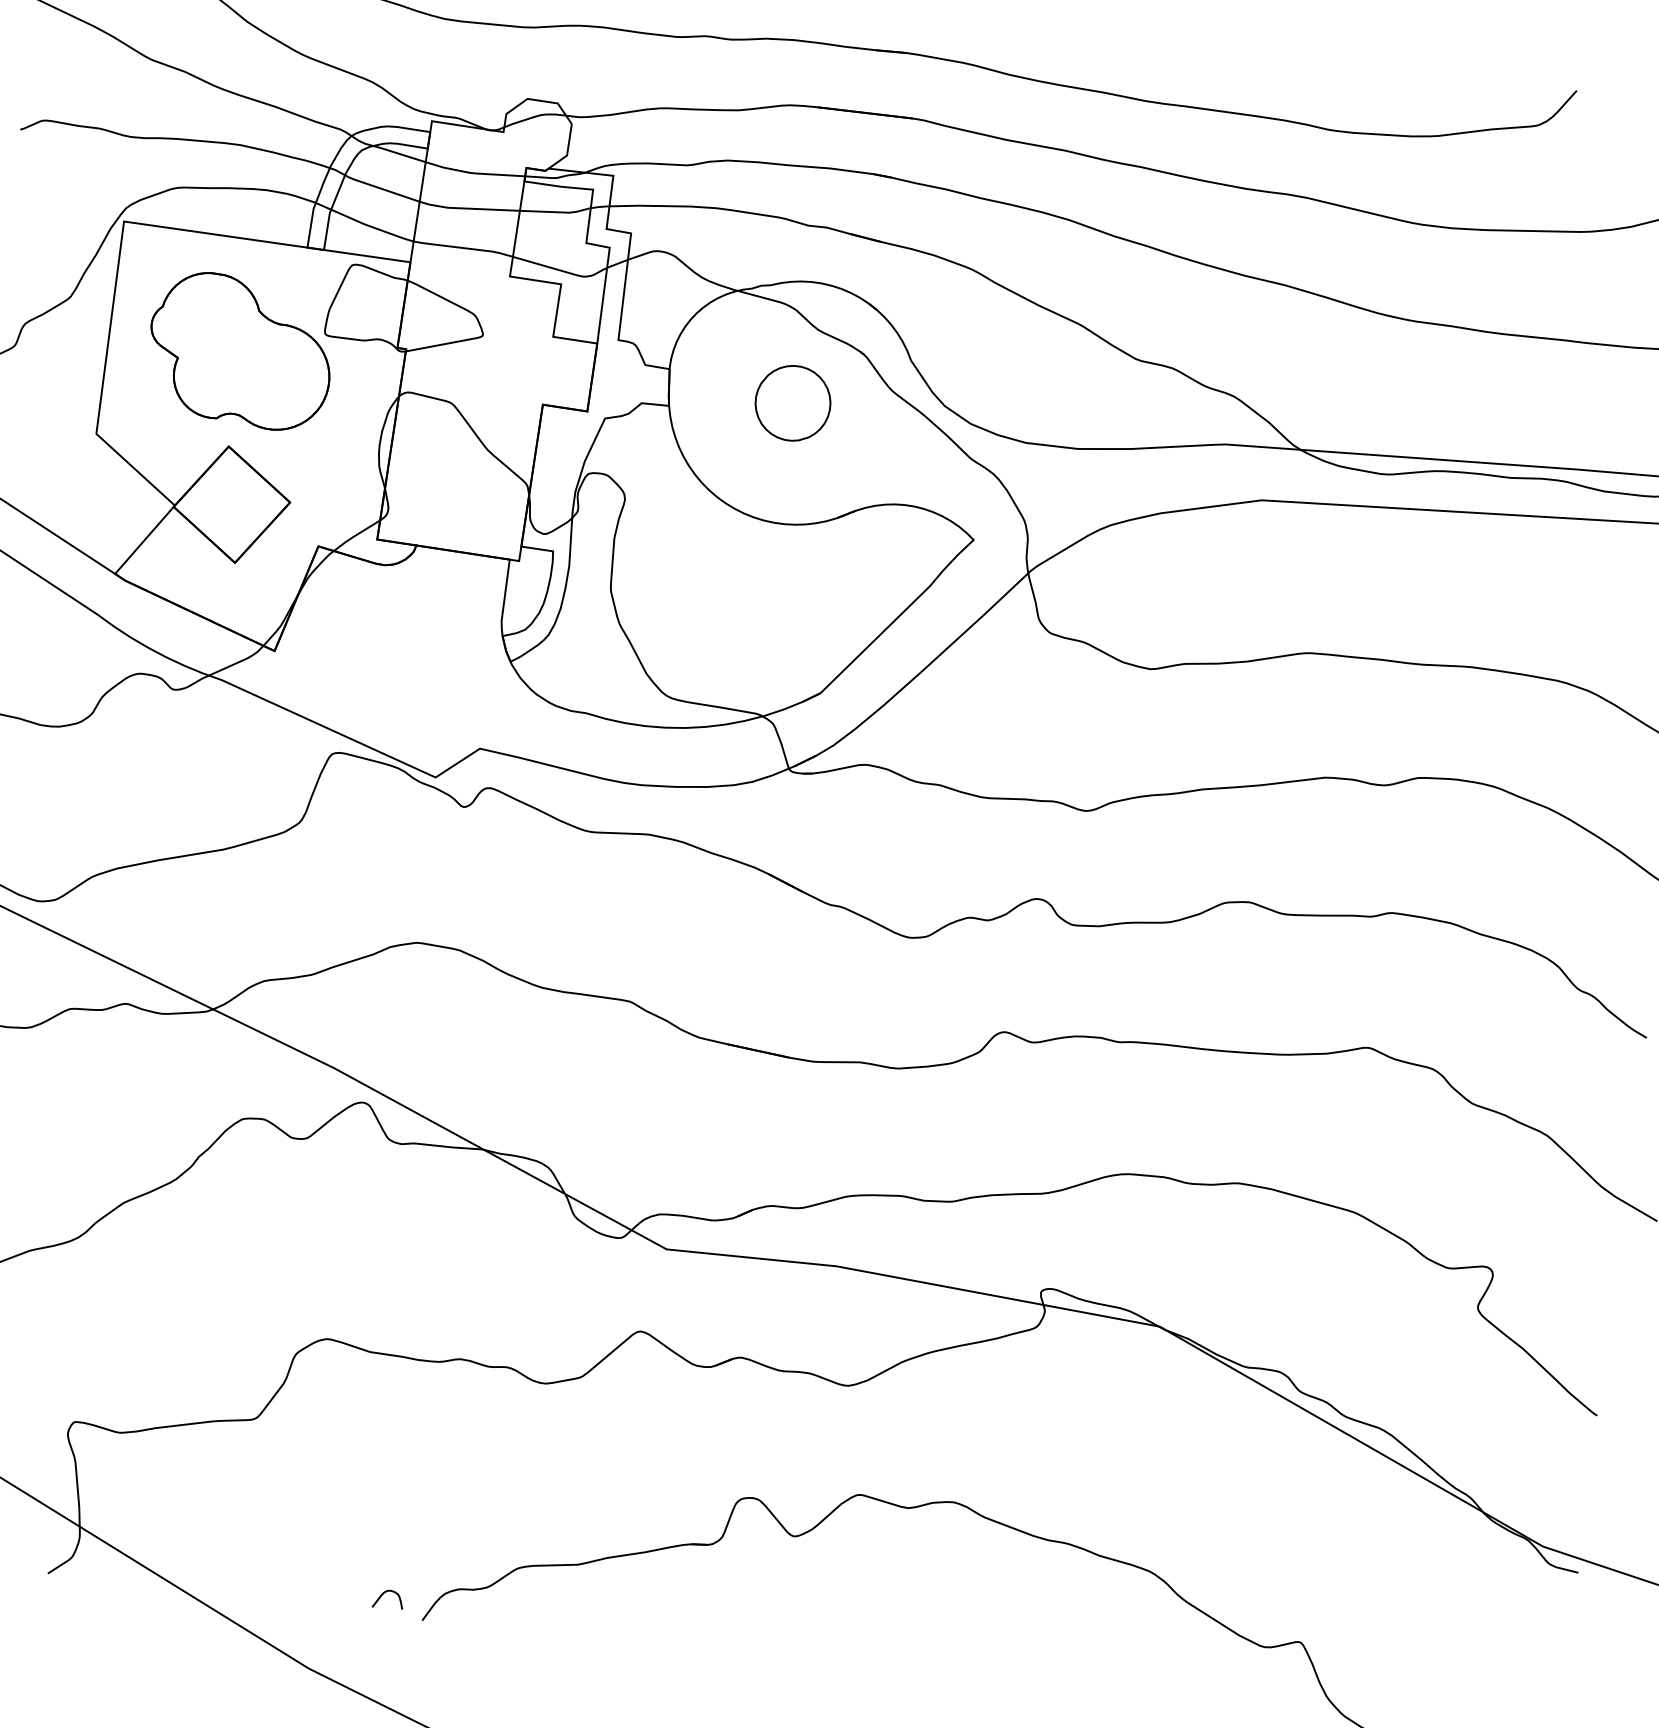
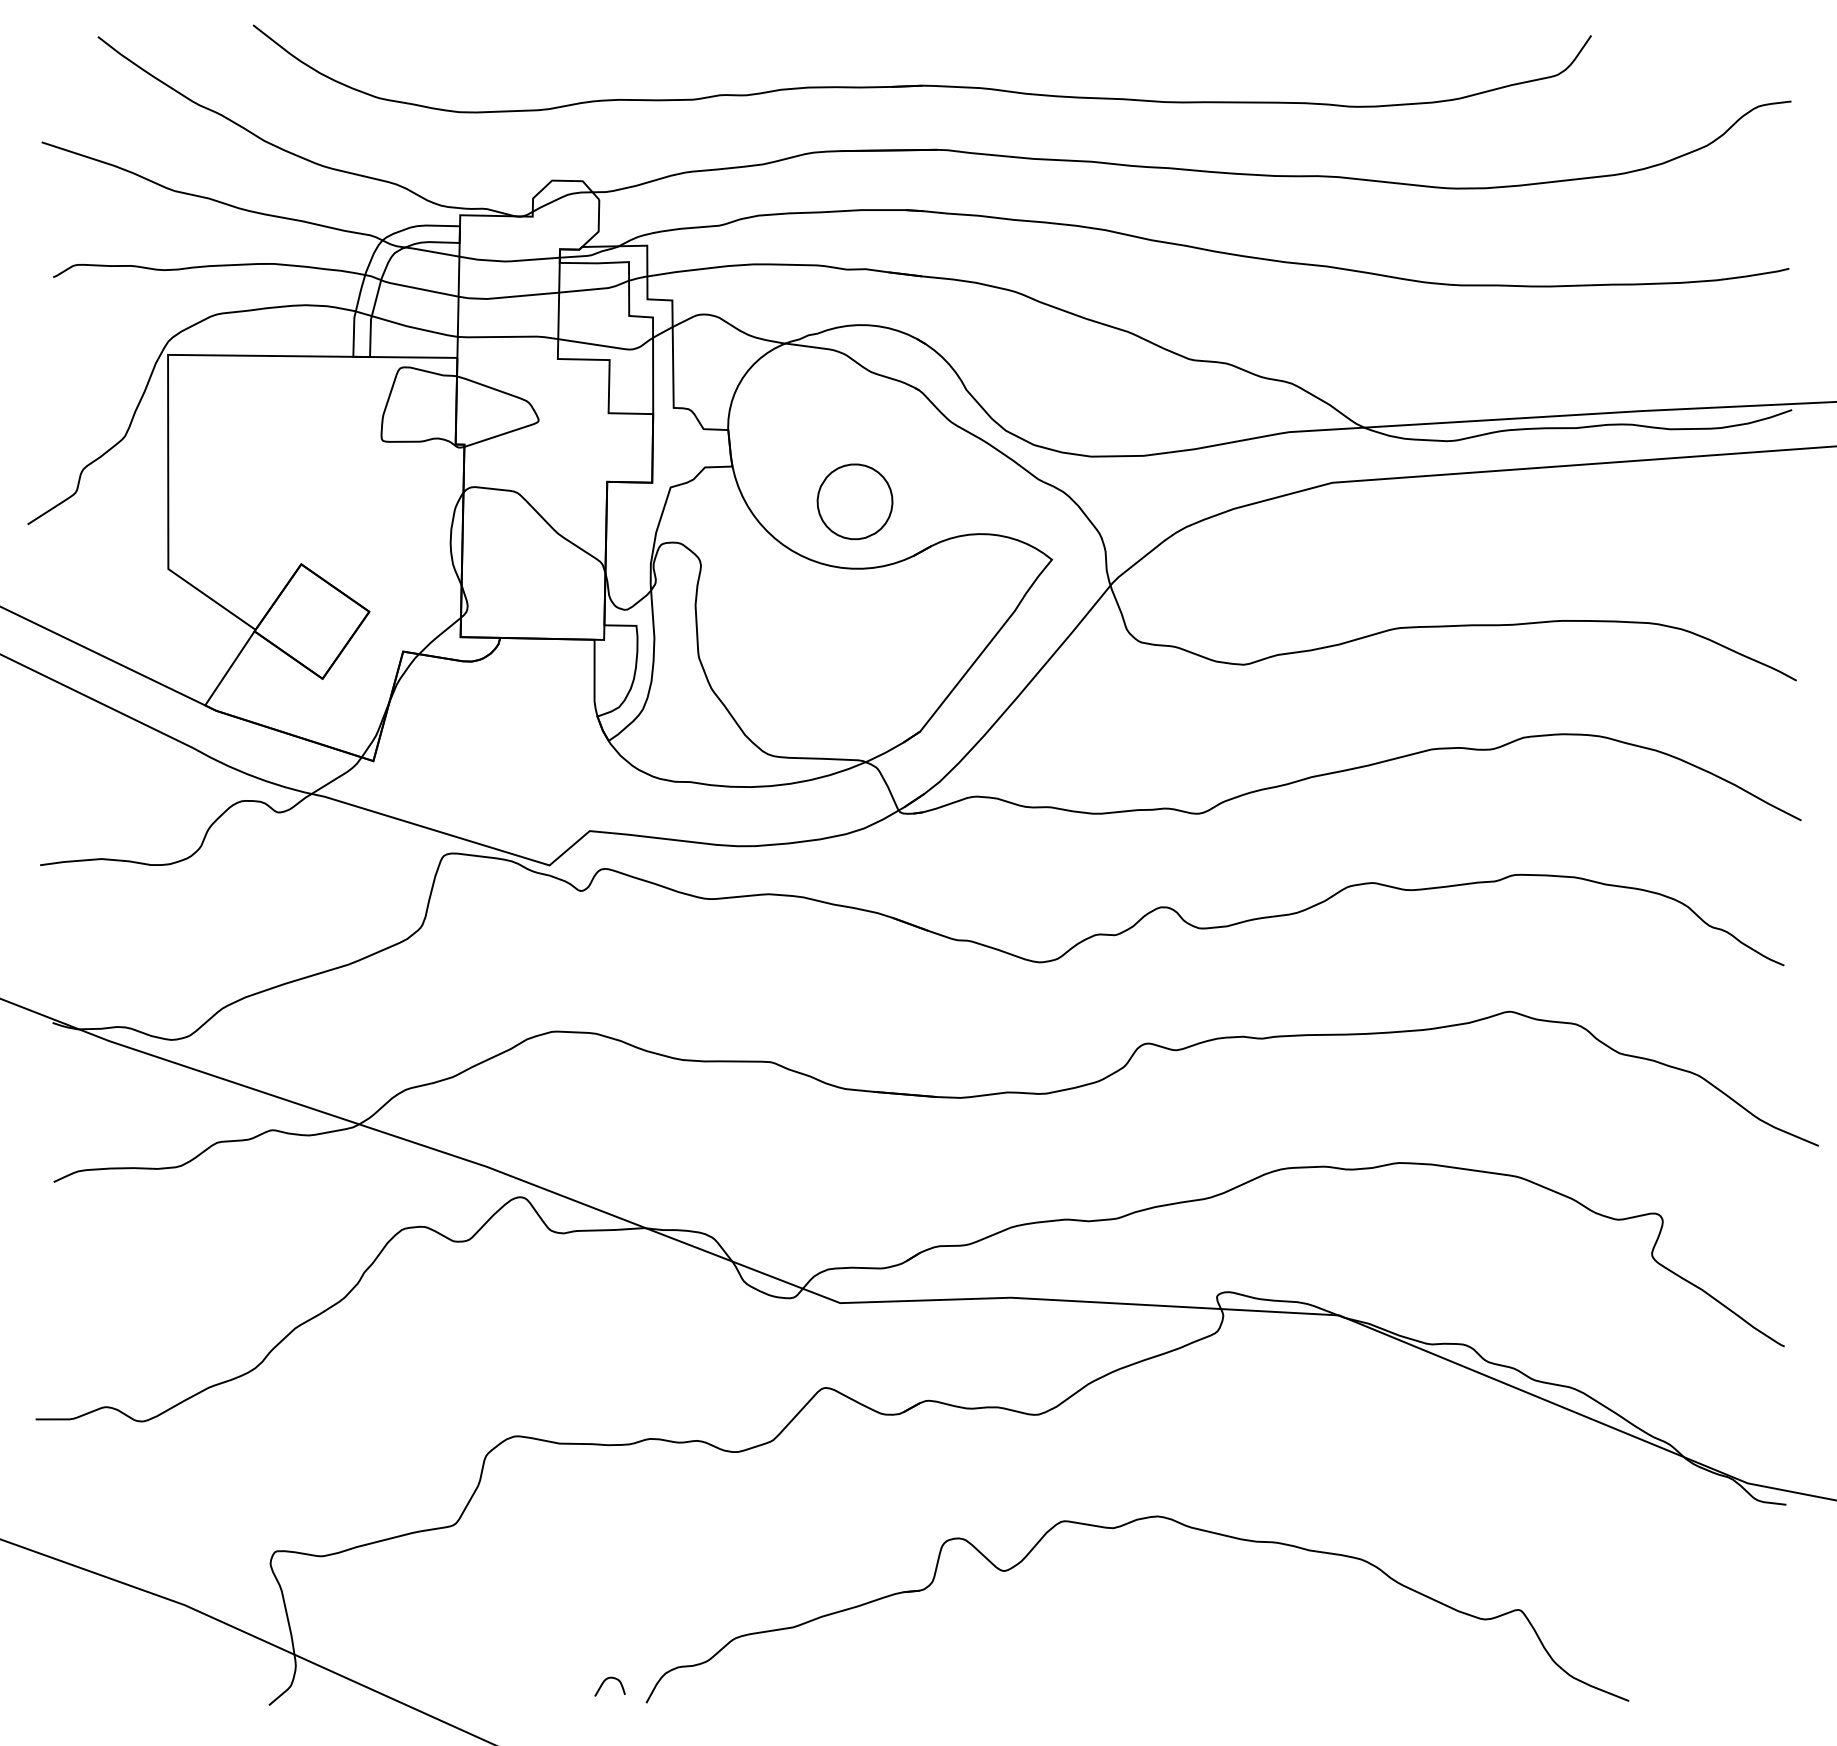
part: (240, 350) -> (300, 467), removed
part: (792, 402) -> (854, 501), moved

